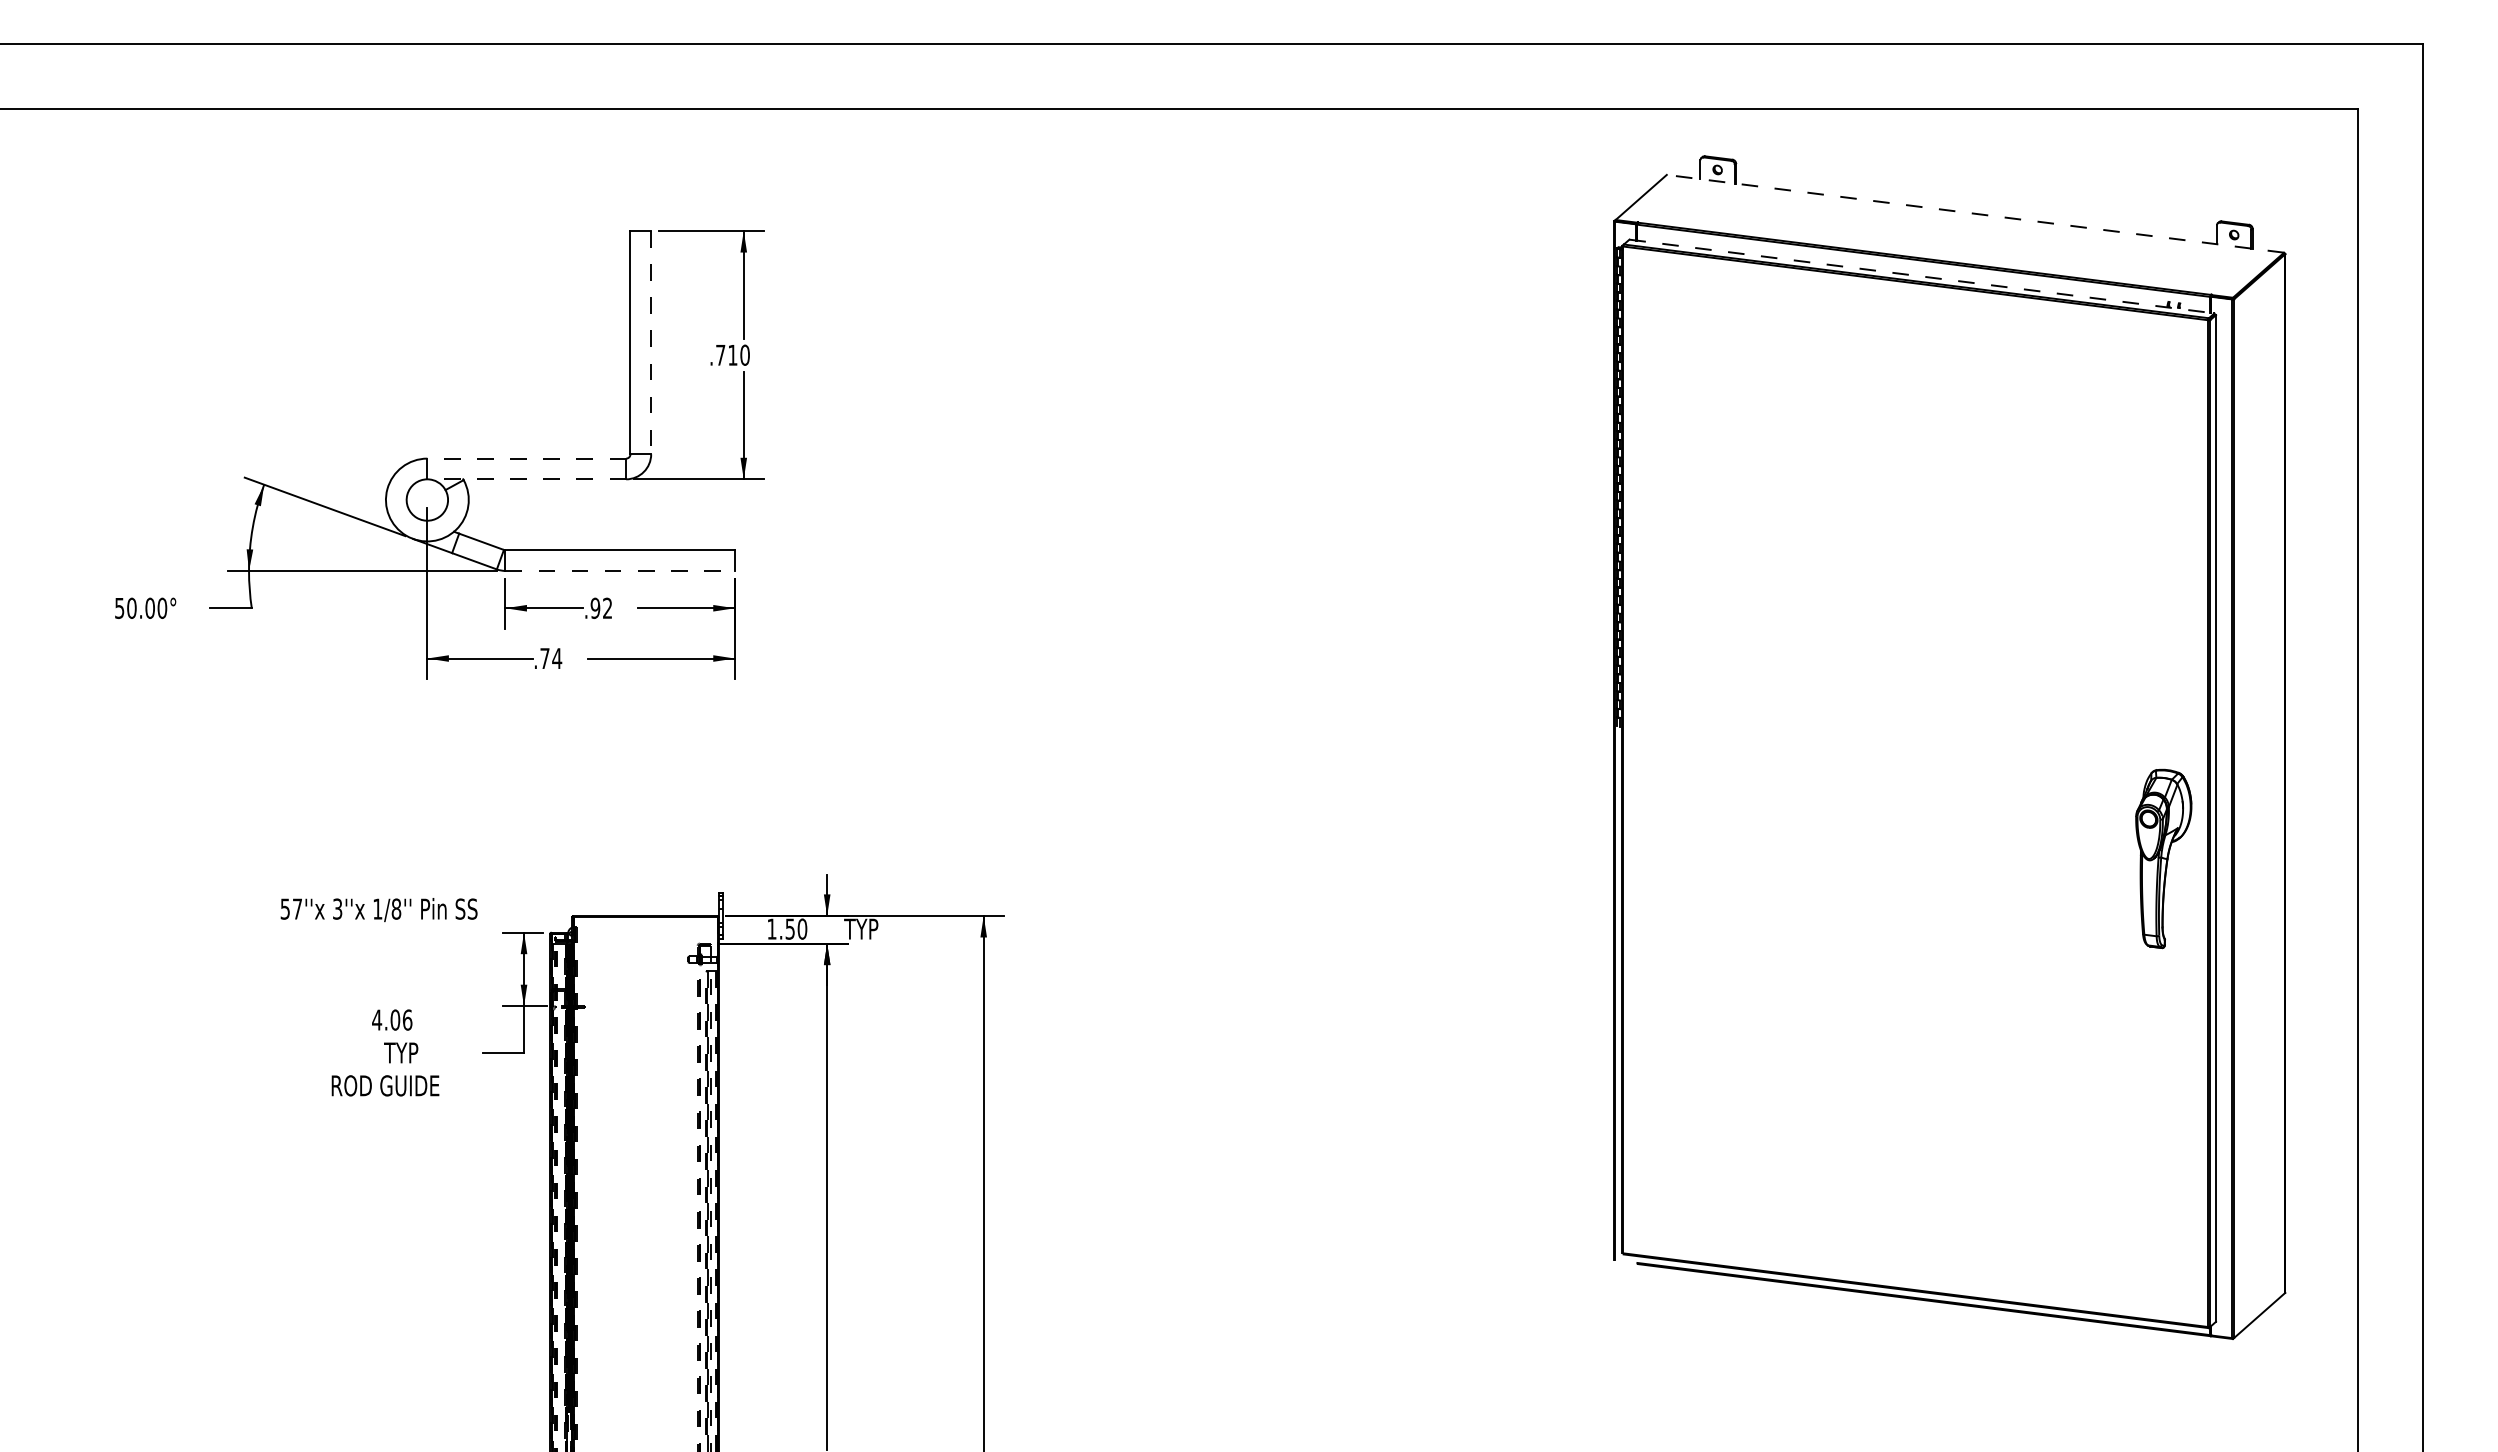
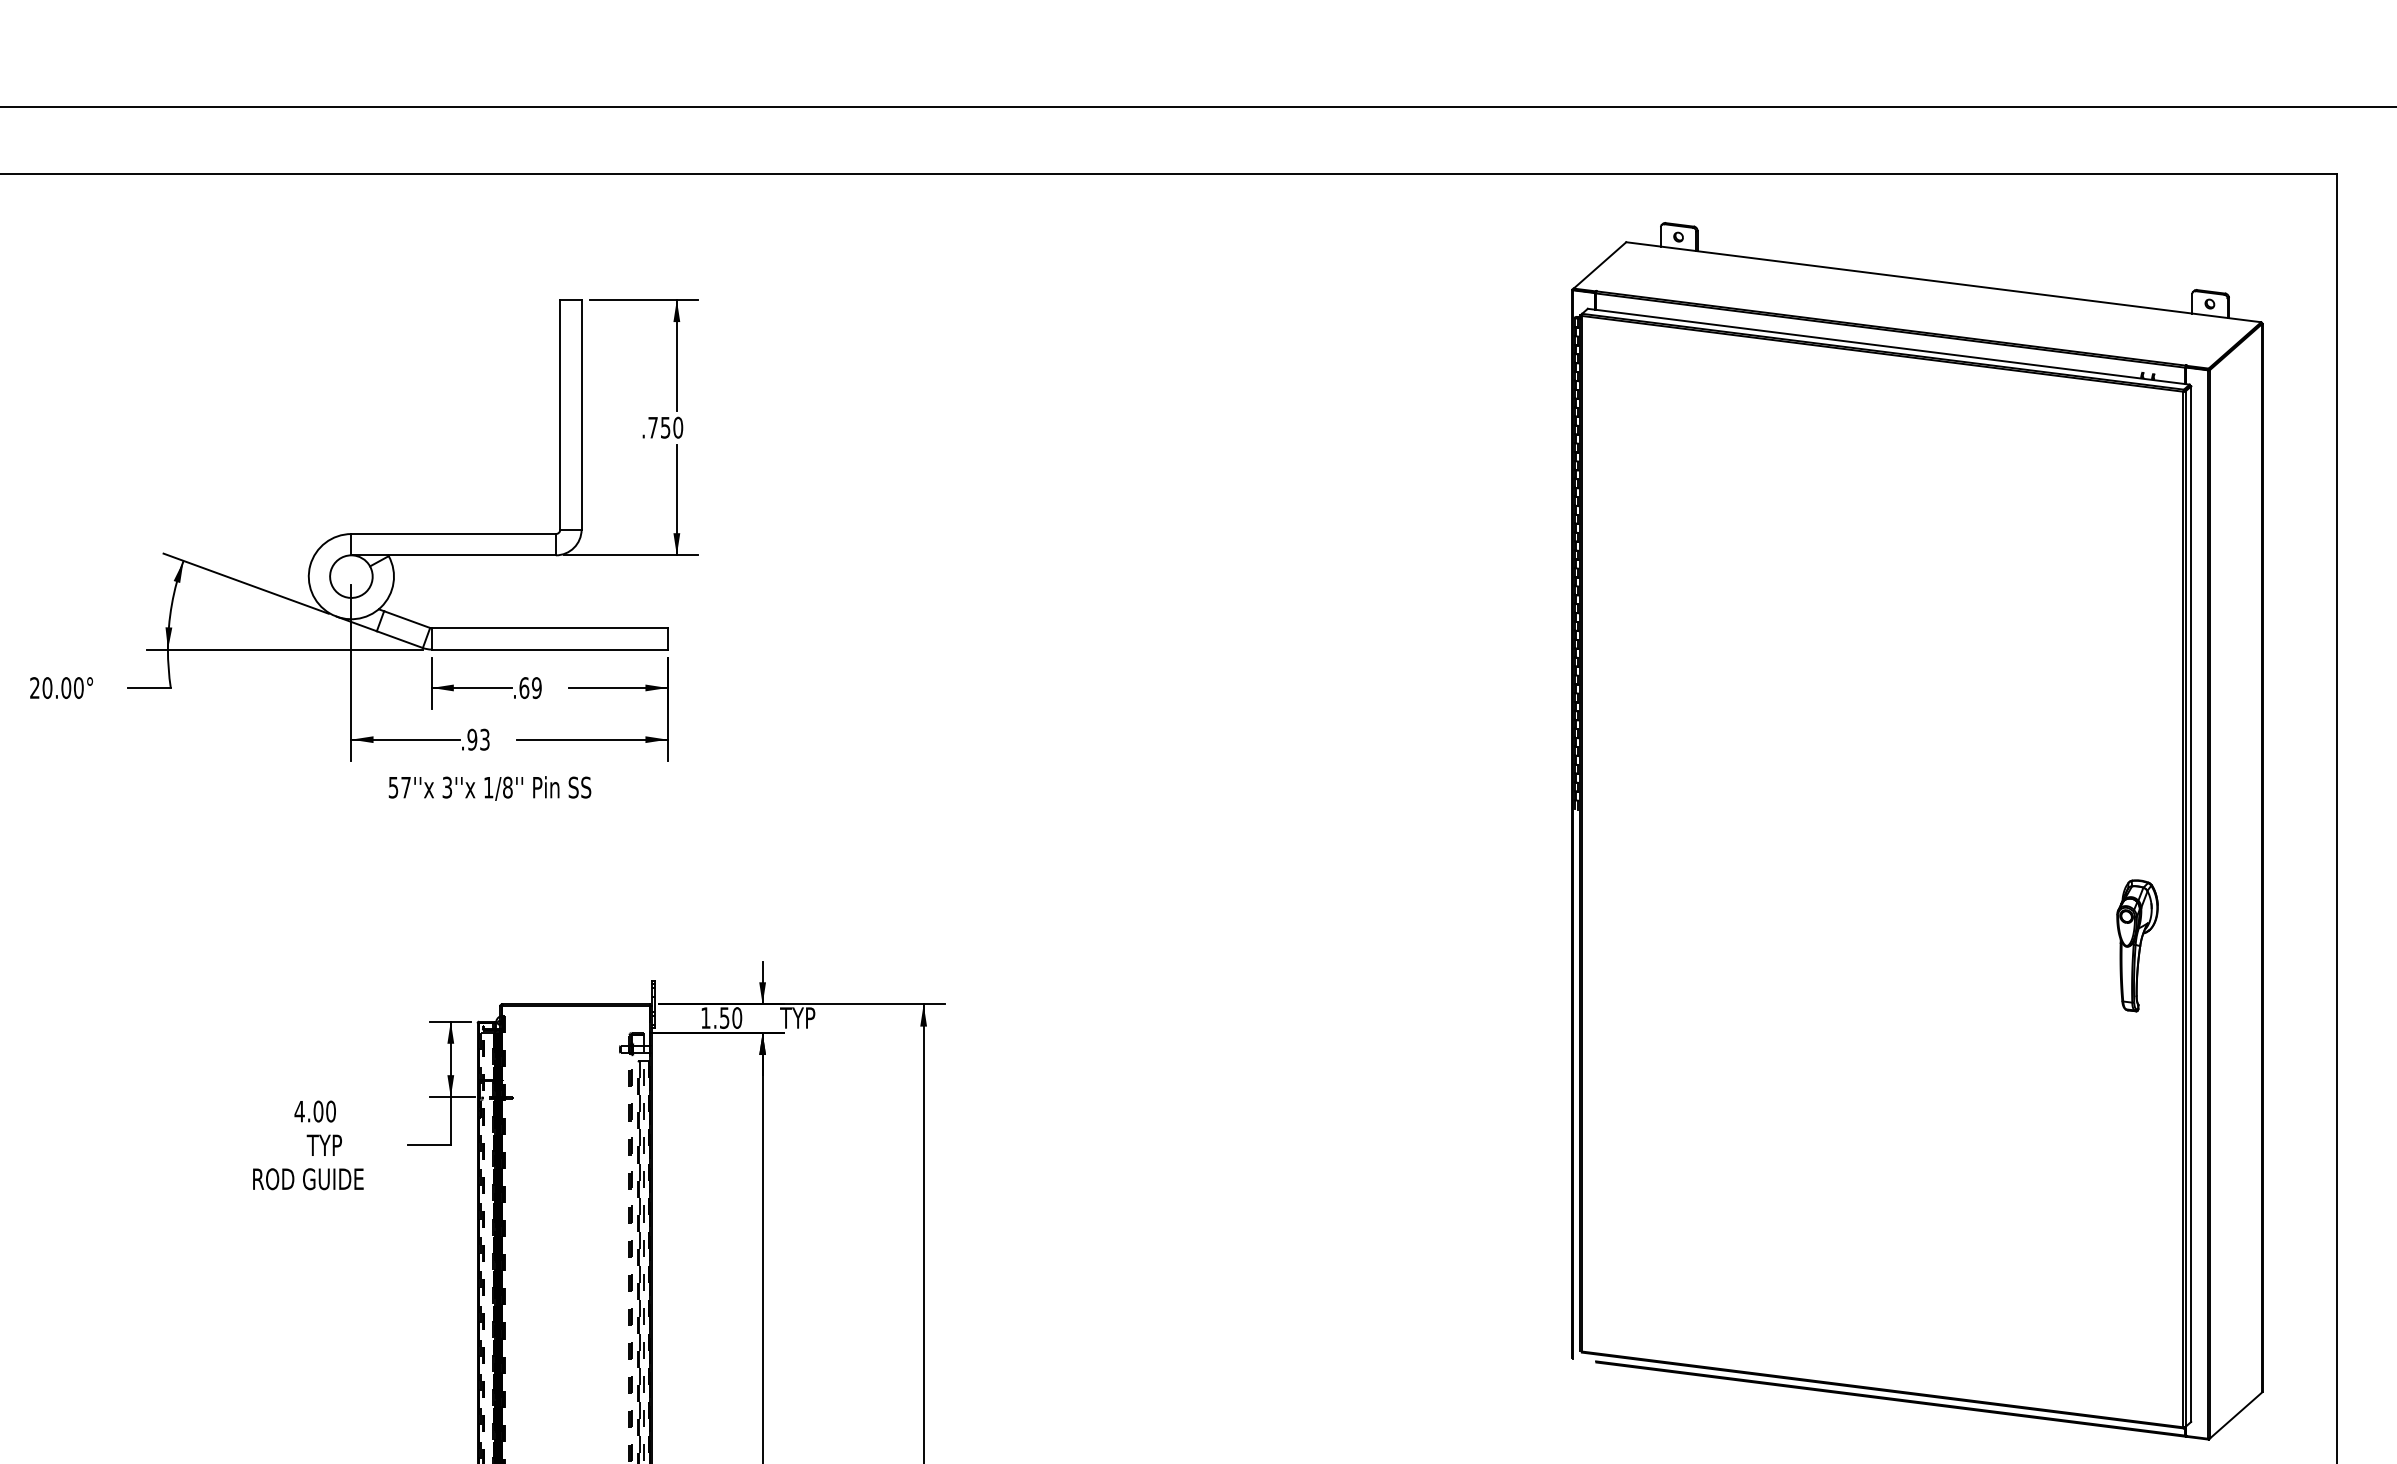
line: (1974, 213) -> (1942, 281), dashed -> solid
line: (1921, 276) -> (1888, 346), dashed -> solid
line: (651, 342) -> (581, 414), dashed -> solid
text: (732, 355) -> (665, 427), .710 -> .750
line: (526, 458) -> (453, 533), dashed -> solid
line: (526, 479) -> (453, 555), dashed -> solid
line: (620, 570) -> (550, 649), dashed -> solid
text: (119, 607) -> (34, 687), 50.00° -> 20.00°
text: (601, 607) -> (530, 687), .92 -> .69
text: (551, 658) -> (479, 739), .74 -> .93
part: (2163, 858) -> (2137, 945), size x0.71
text: (378, 910) -> (489, 789), moved
text: (407, 1019) -> (330, 1110), 4.06 -> 4.00

